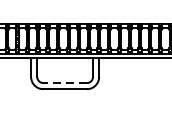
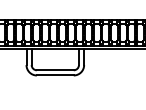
line: (64, 83) -> (54, 70), dashed -> solid

